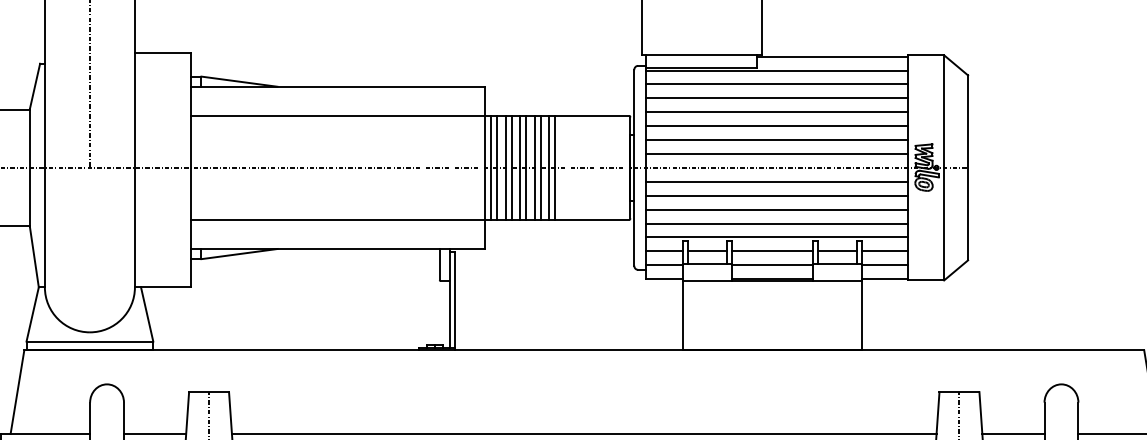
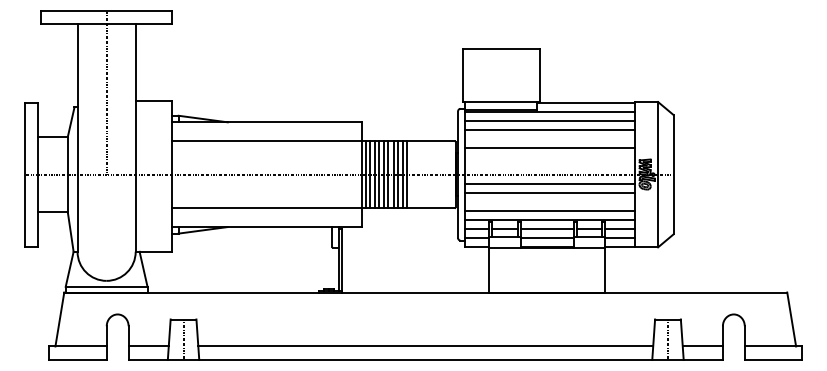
line: (775, 111) -> (549, 138), removed
line: (775, 139) -> (549, 156), removed
line: (775, 153) -> (549, 165), removed
line: (775, 209) -> (549, 201), removed

